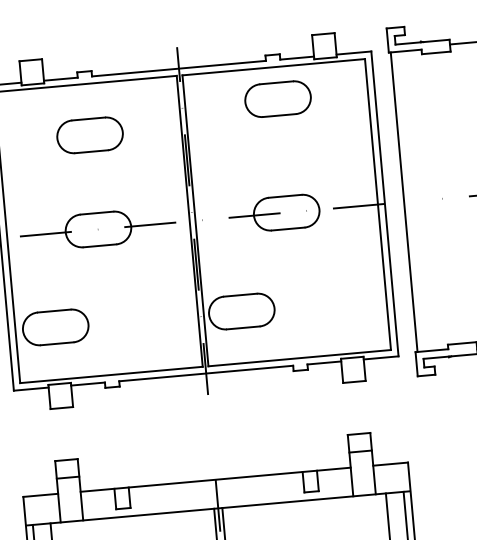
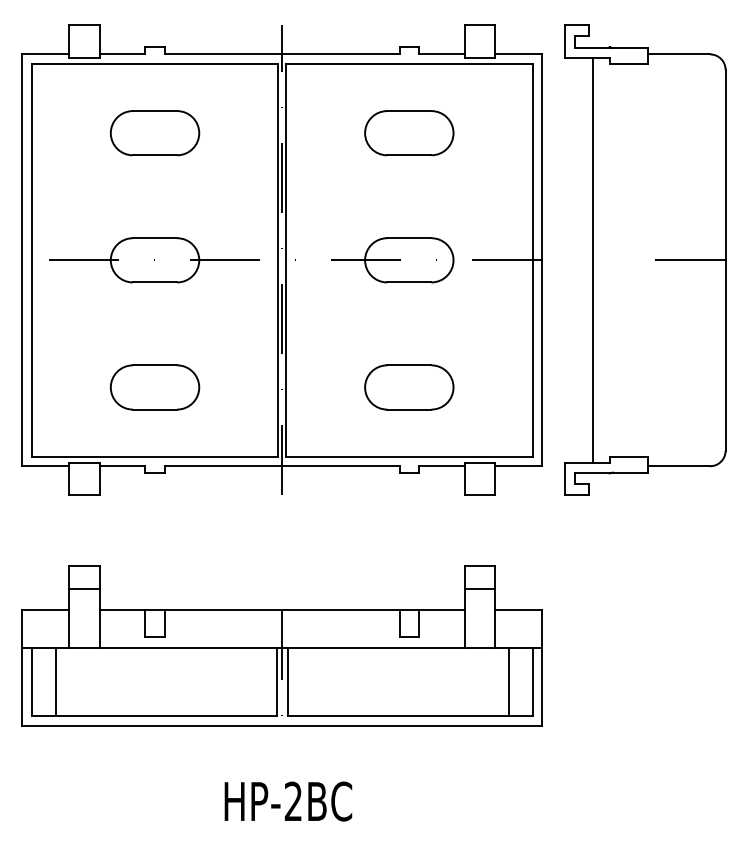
part: (278, 99) -> (409, 133), moved
line: (403, 202) -> (592, 260), moved
part: (241, 311) -> (409, 387), moved
part: (55, 327) -> (154, 387), moved

